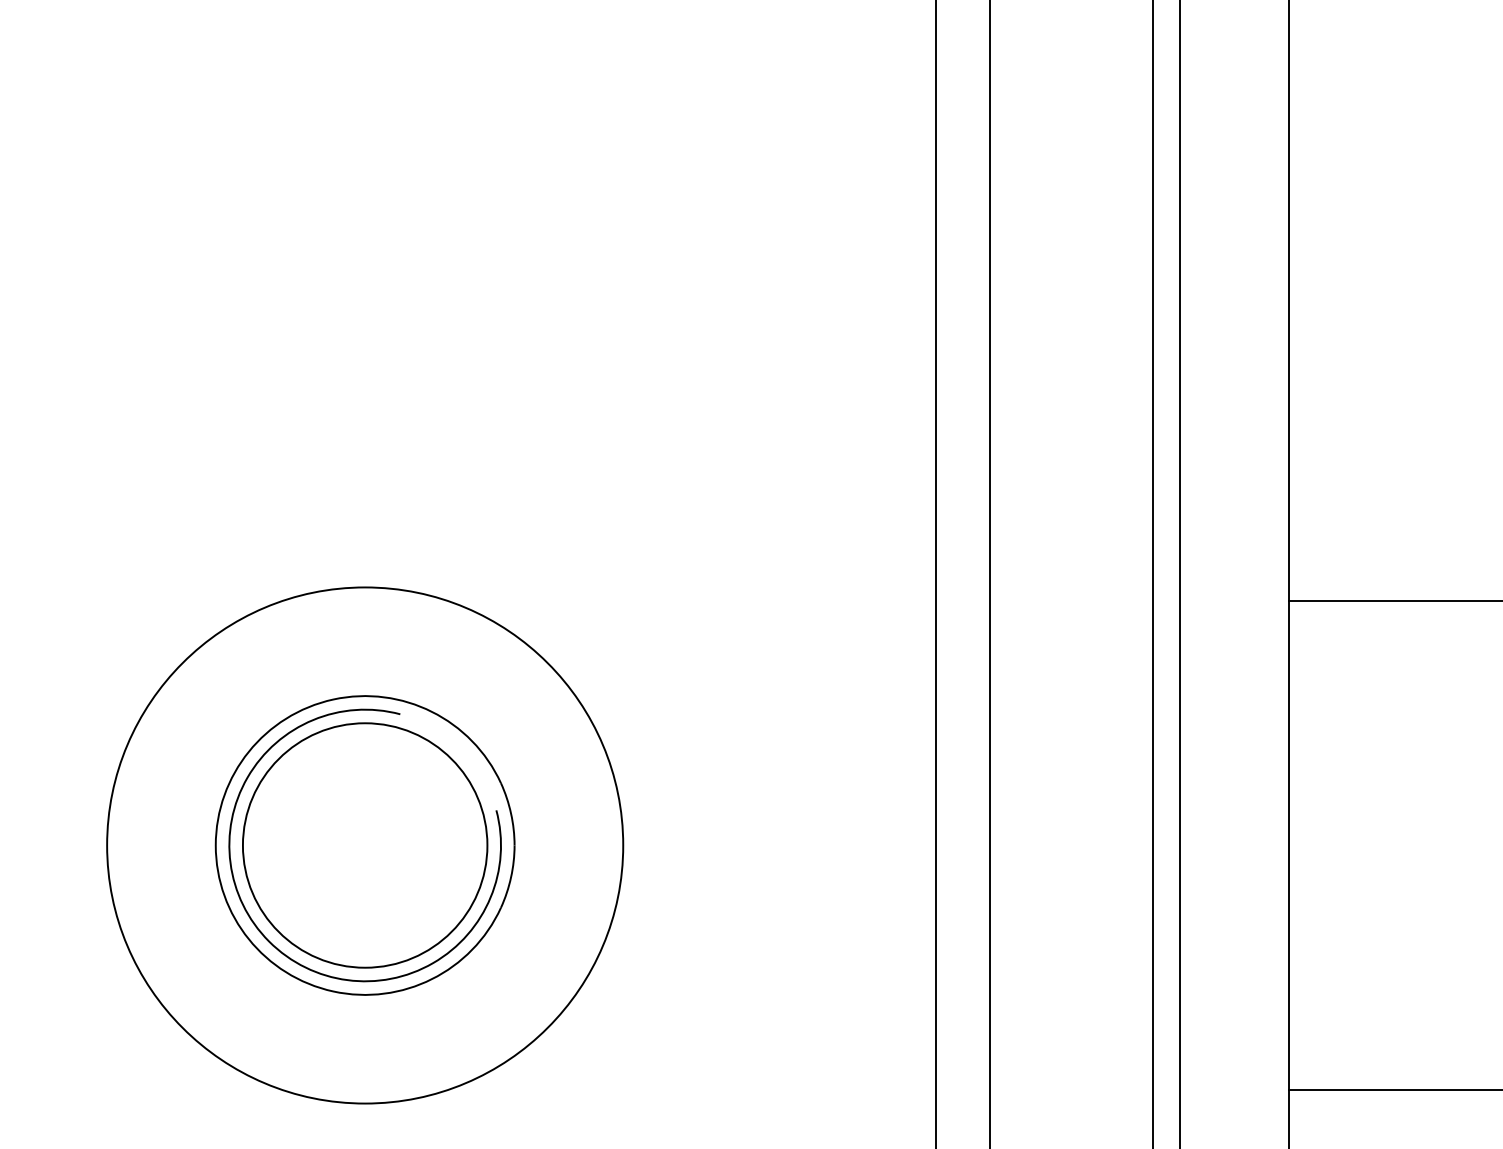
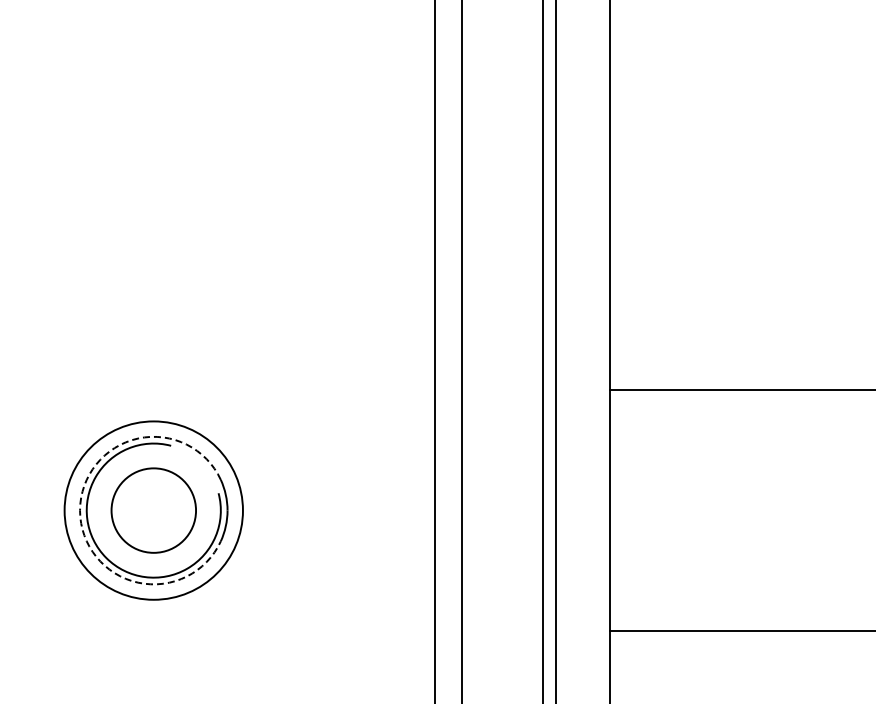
arc: (216, 845) -> (80, 510), solid -> dashed
circle: (364, 845) -> (153, 510), size x0.7
circle: (364, 845) -> (153, 510), size x0.7

